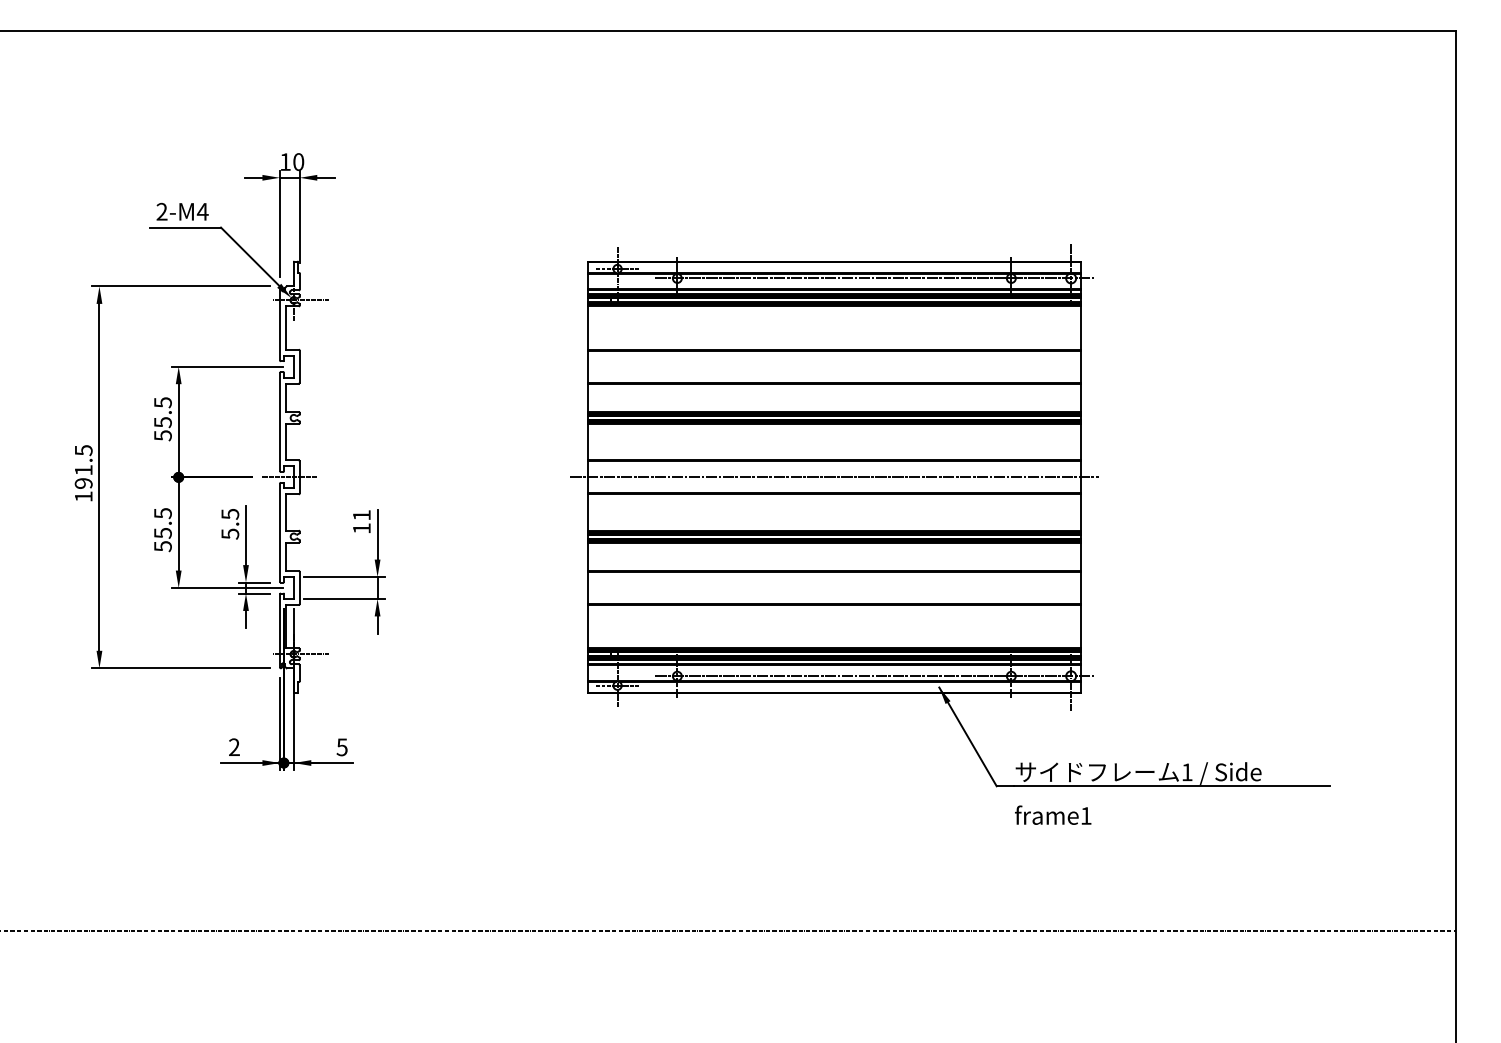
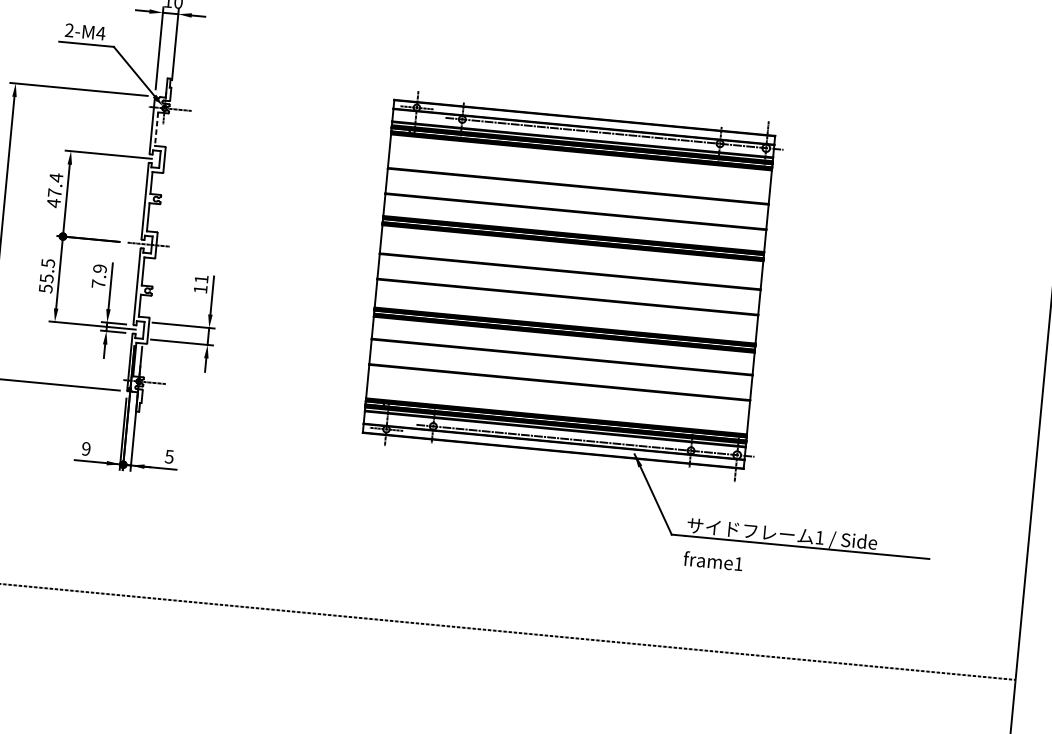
line: (285, 328) -> (156, 129), solid -> dashed
text: (162, 418) -> (54, 189), 55.5 -> 47.4
line: (834, 477) -> (569, 284), removed
text: (230, 524) -> (99, 276), 5.5 -> 7.9
text: (234, 747) -> (86, 449), 2 -> 9

